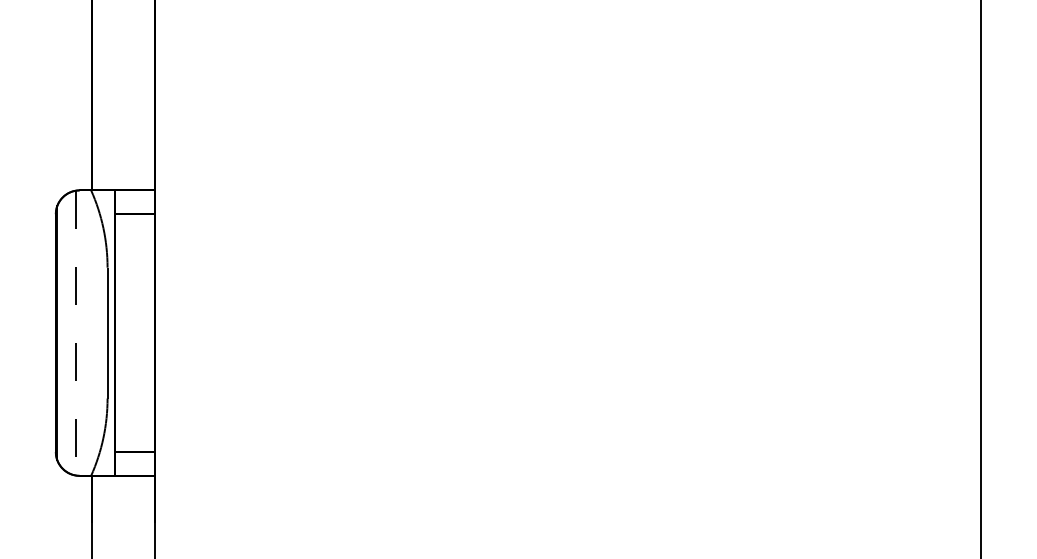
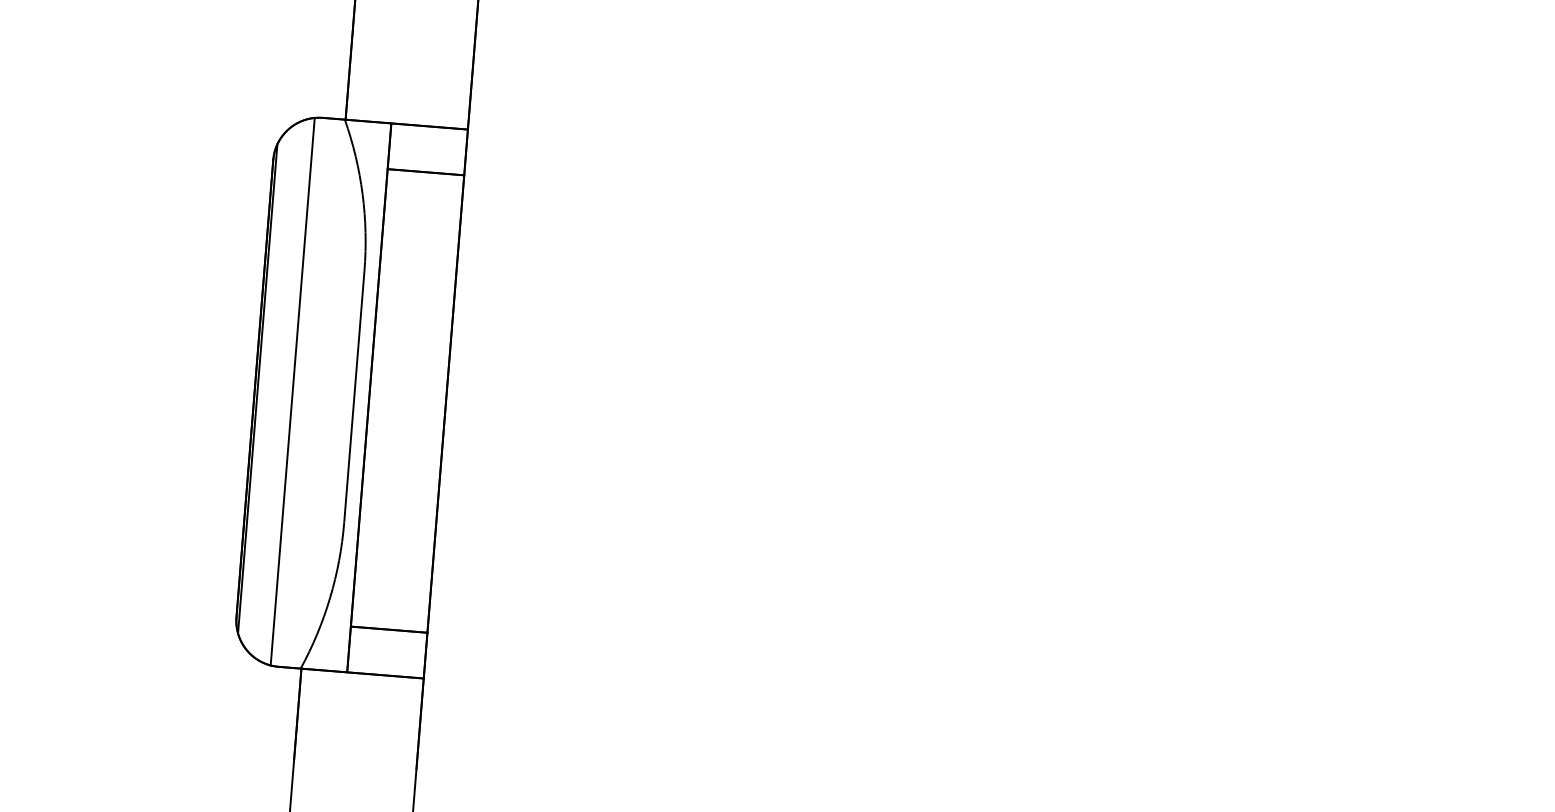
line: (75, 333) -> (292, 392), dashed -> solid

